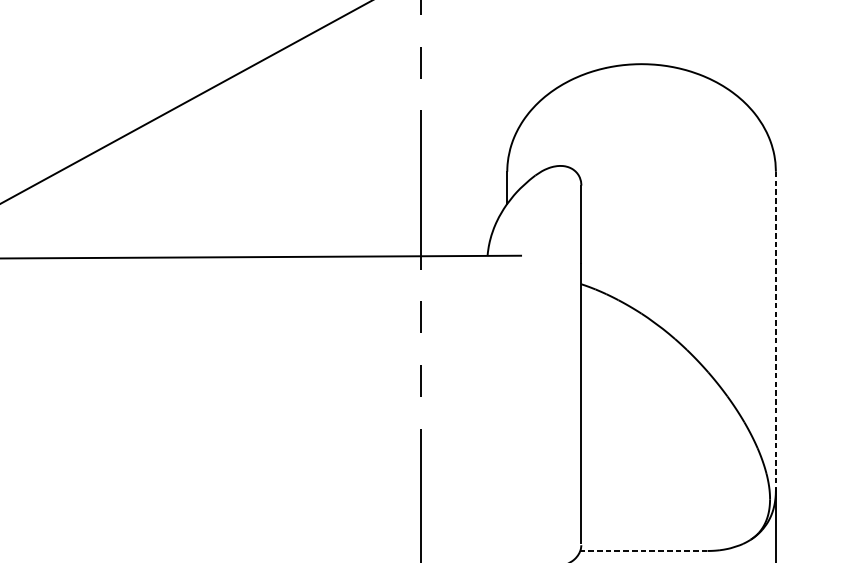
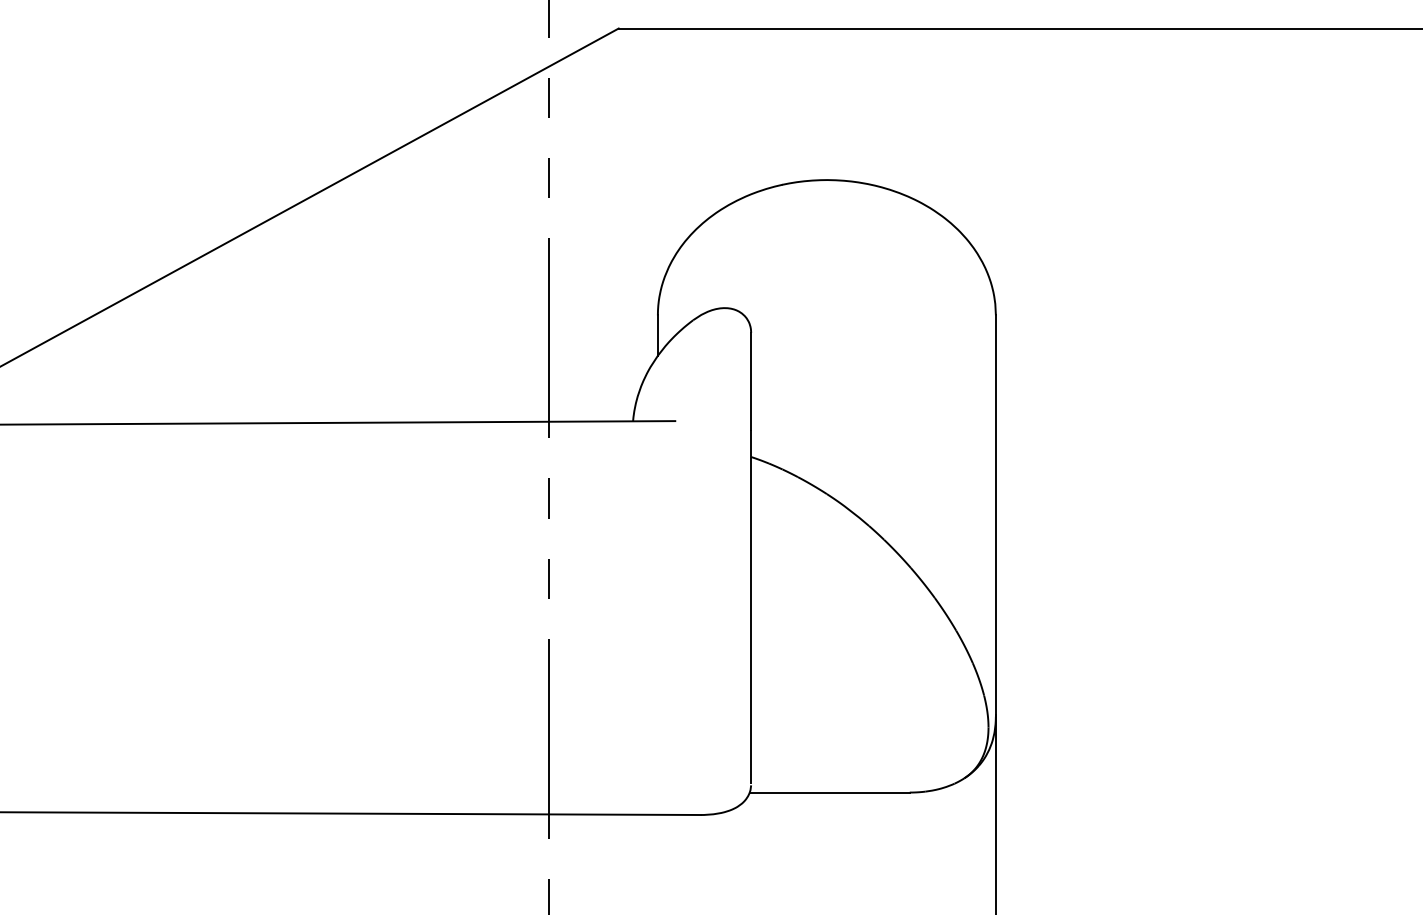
line: (775, 331) -> (995, 516), dashed -> solid
line: (643, 550) -> (829, 792), dashed -> solid

